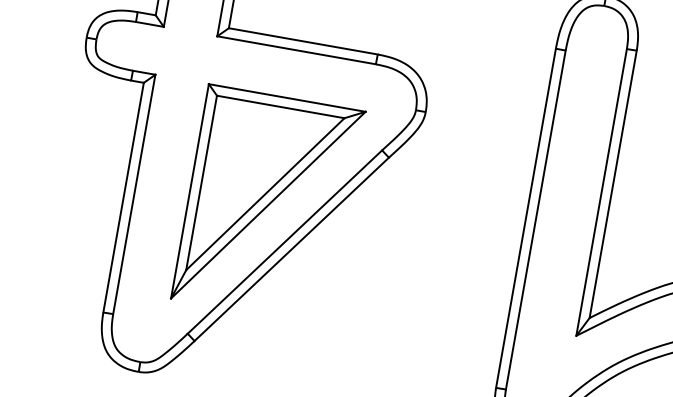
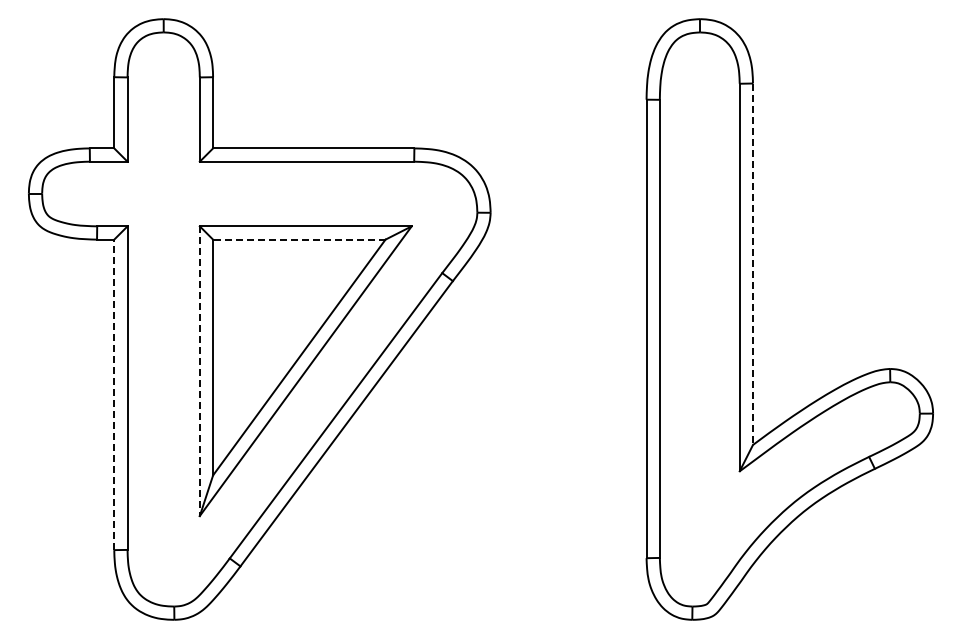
line: (280, 106) -> (298, 239), solid -> dashed
line: (613, 184) -> (753, 264), solid -> dashed
line: (189, 191) -> (199, 371), solid -> dashed
line: (123, 197) -> (114, 394), solid -> dashed

